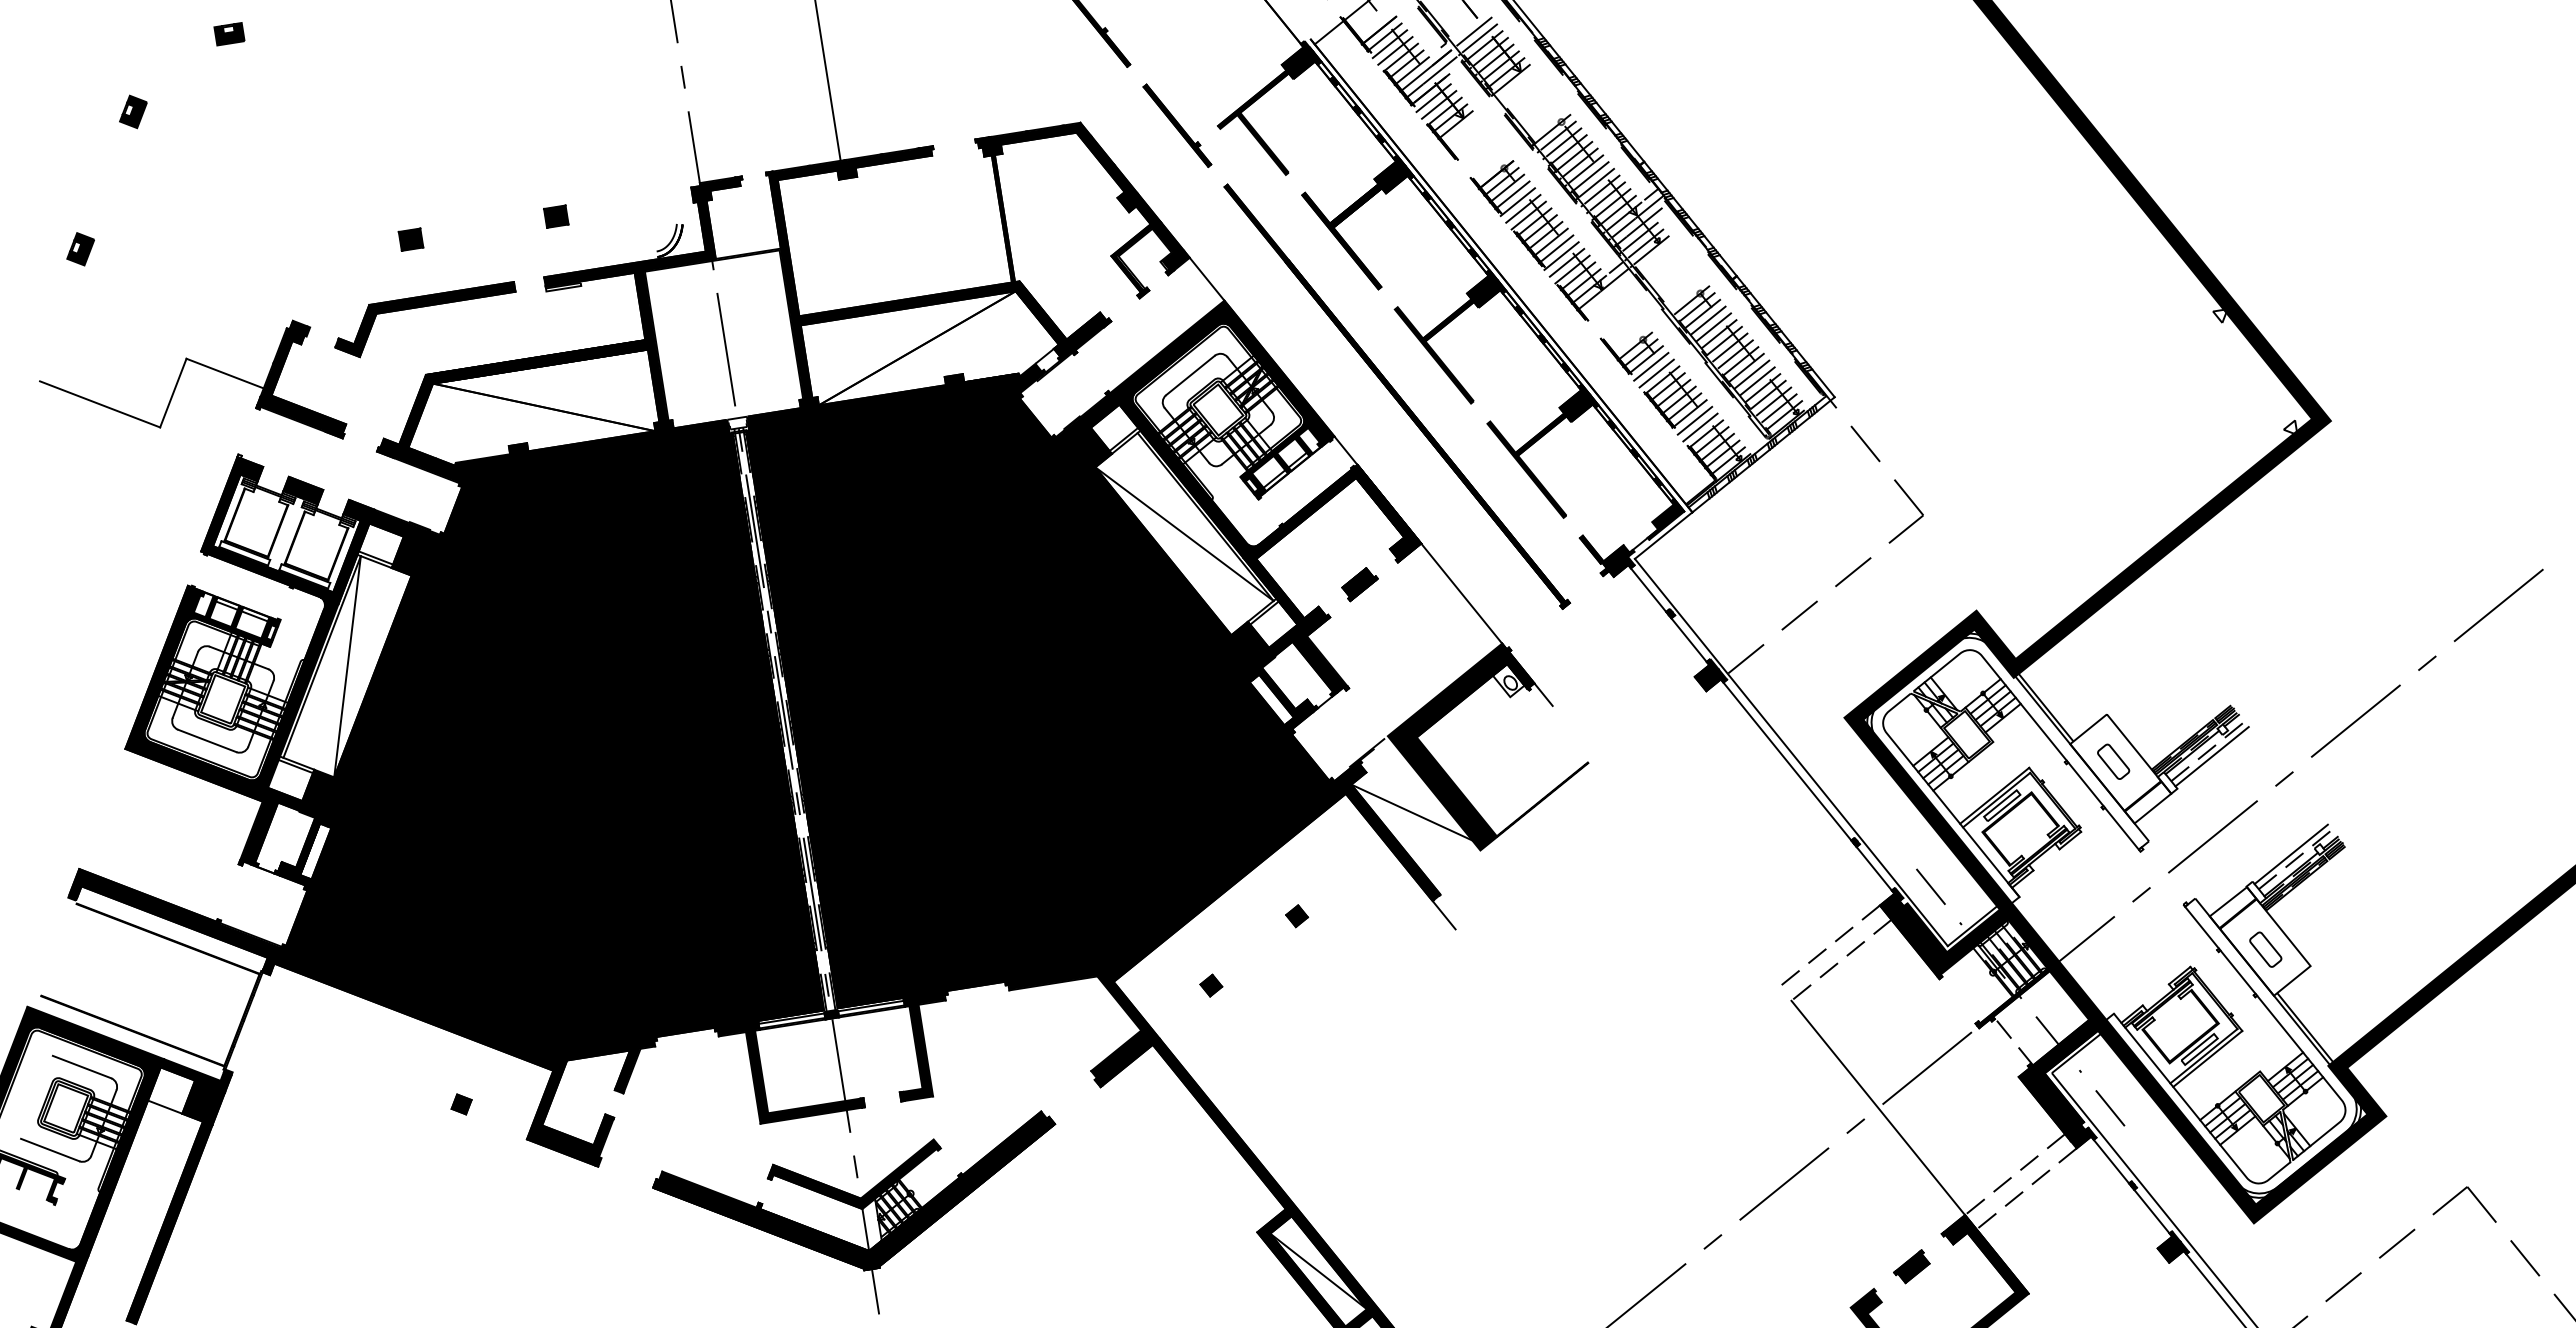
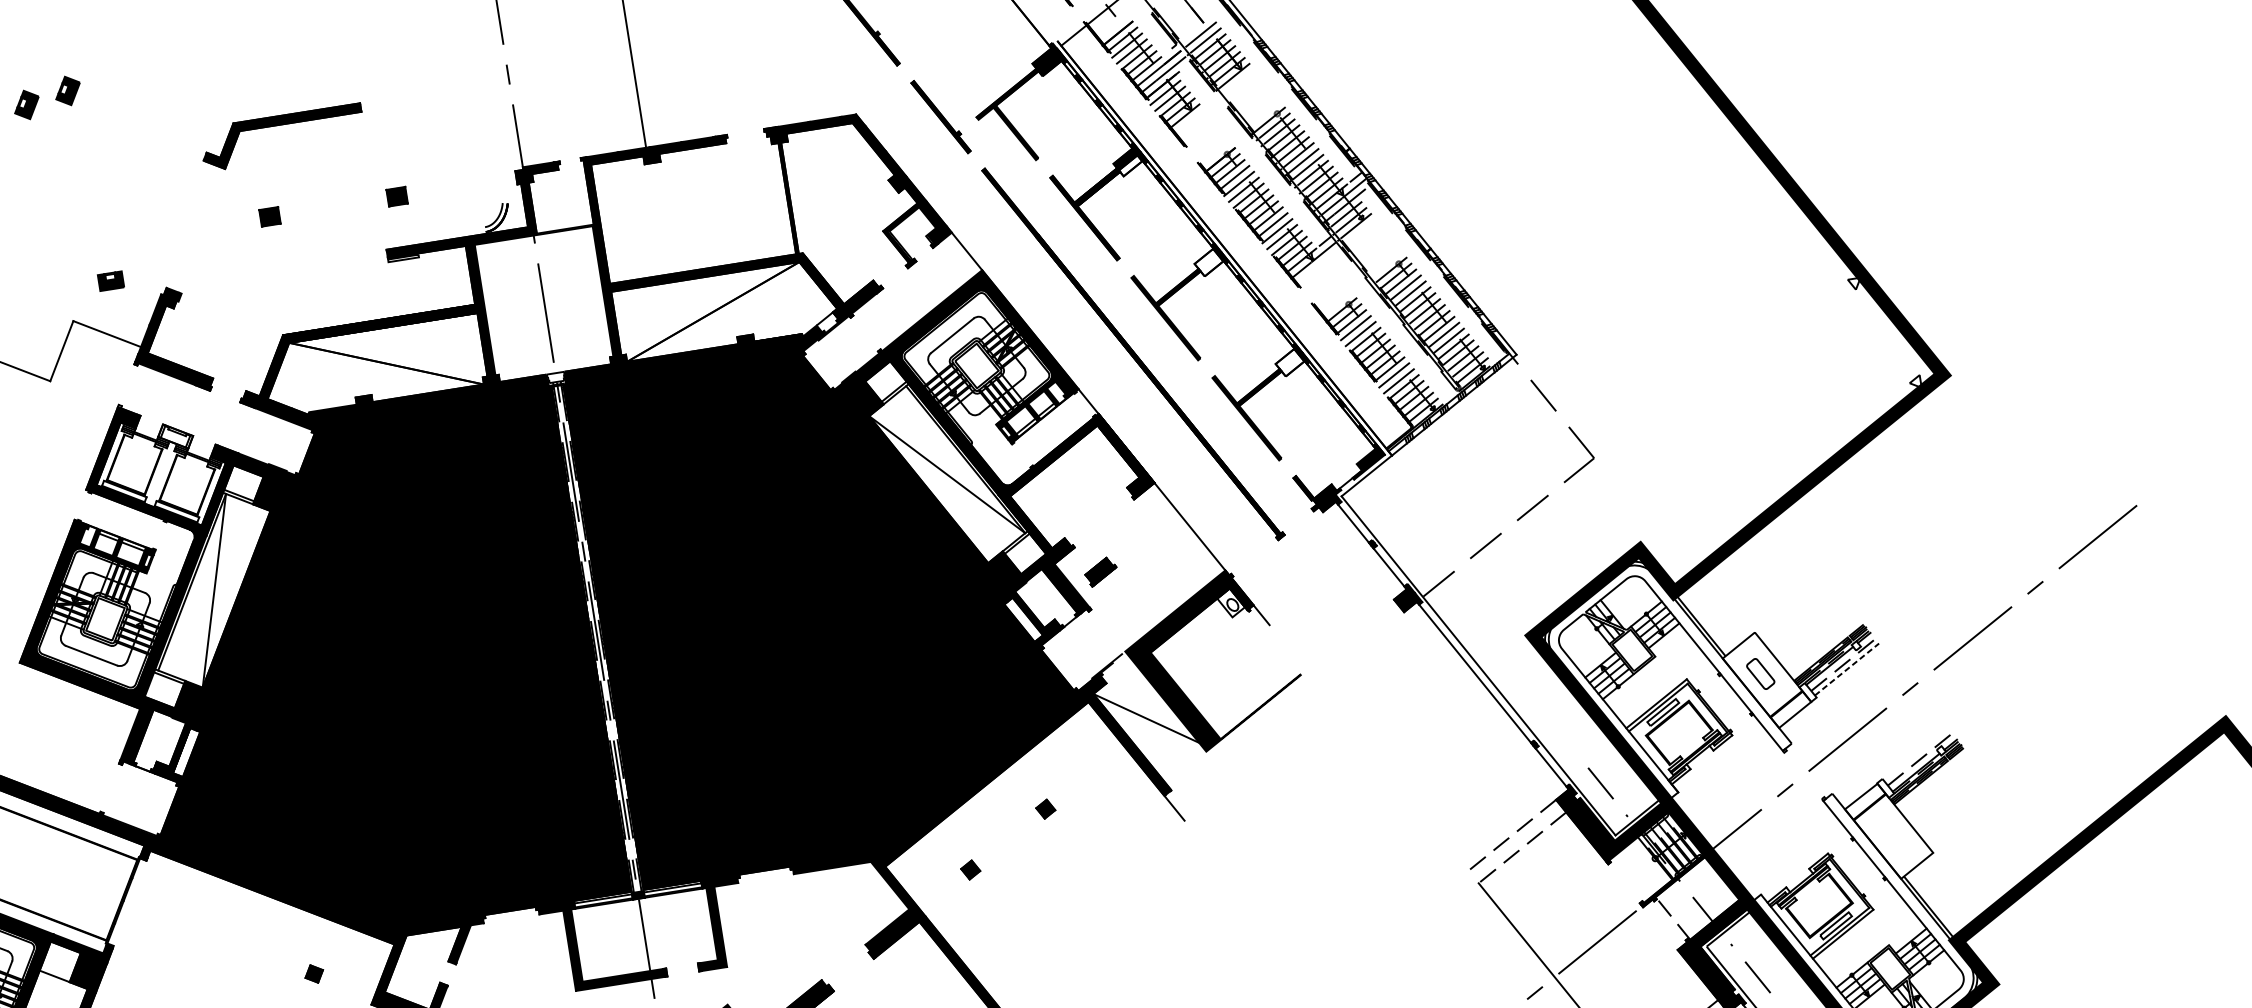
part: (229, 34) -> (111, 281), moved
part: (180, 95) -> (68, 90), added
fill: (1393, 181) -> (1130, 165), removed
fill: (1483, 291) -> (1209, 262), removed
part: (424, 307) -> (281, 125), moved
fill: (1575, 406) -> (1289, 362), removed
fill: (303, 490) -> (175, 436), removed
part: (1359, 584) -> (1100, 572), moved
line: (2212, 756) -> (1847, 669), solid -> dashed
line: (2290, 854) -> (1915, 755), removed
part: (2265, 949) -> (1893, 838), removed

